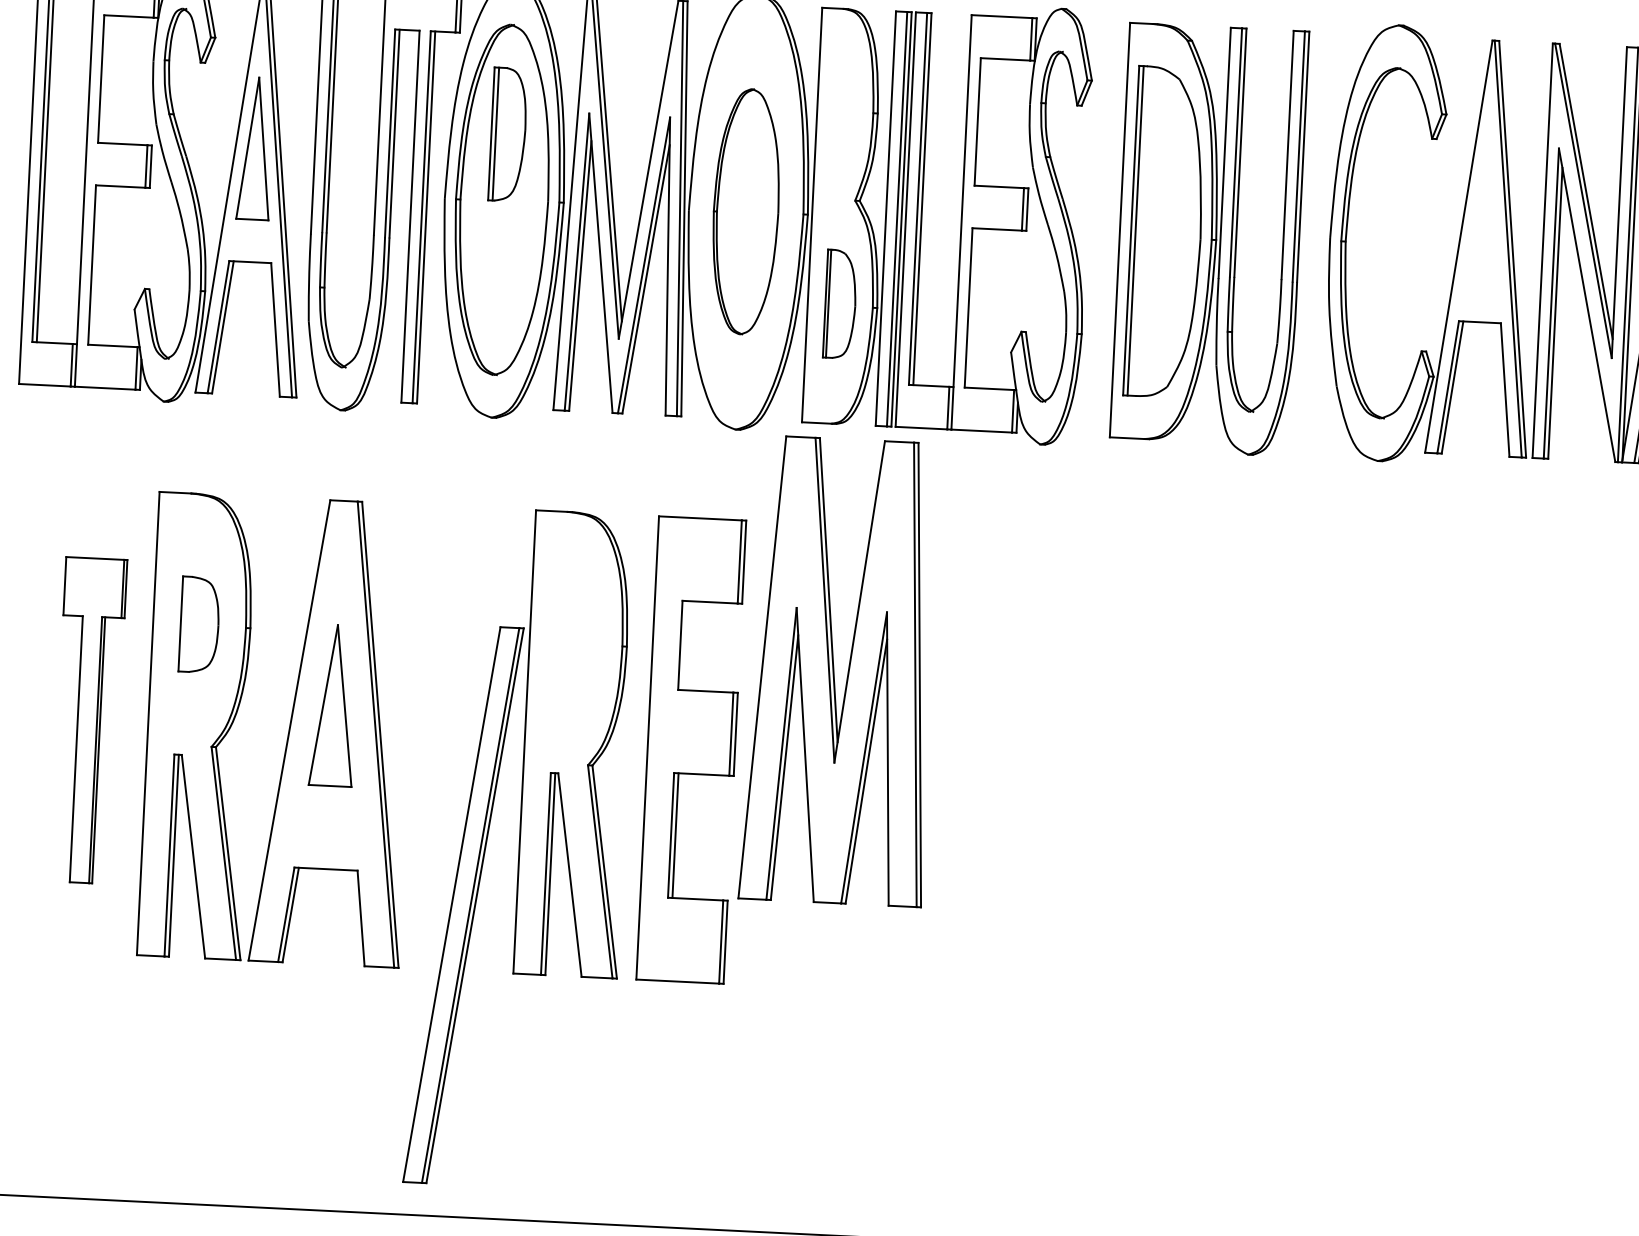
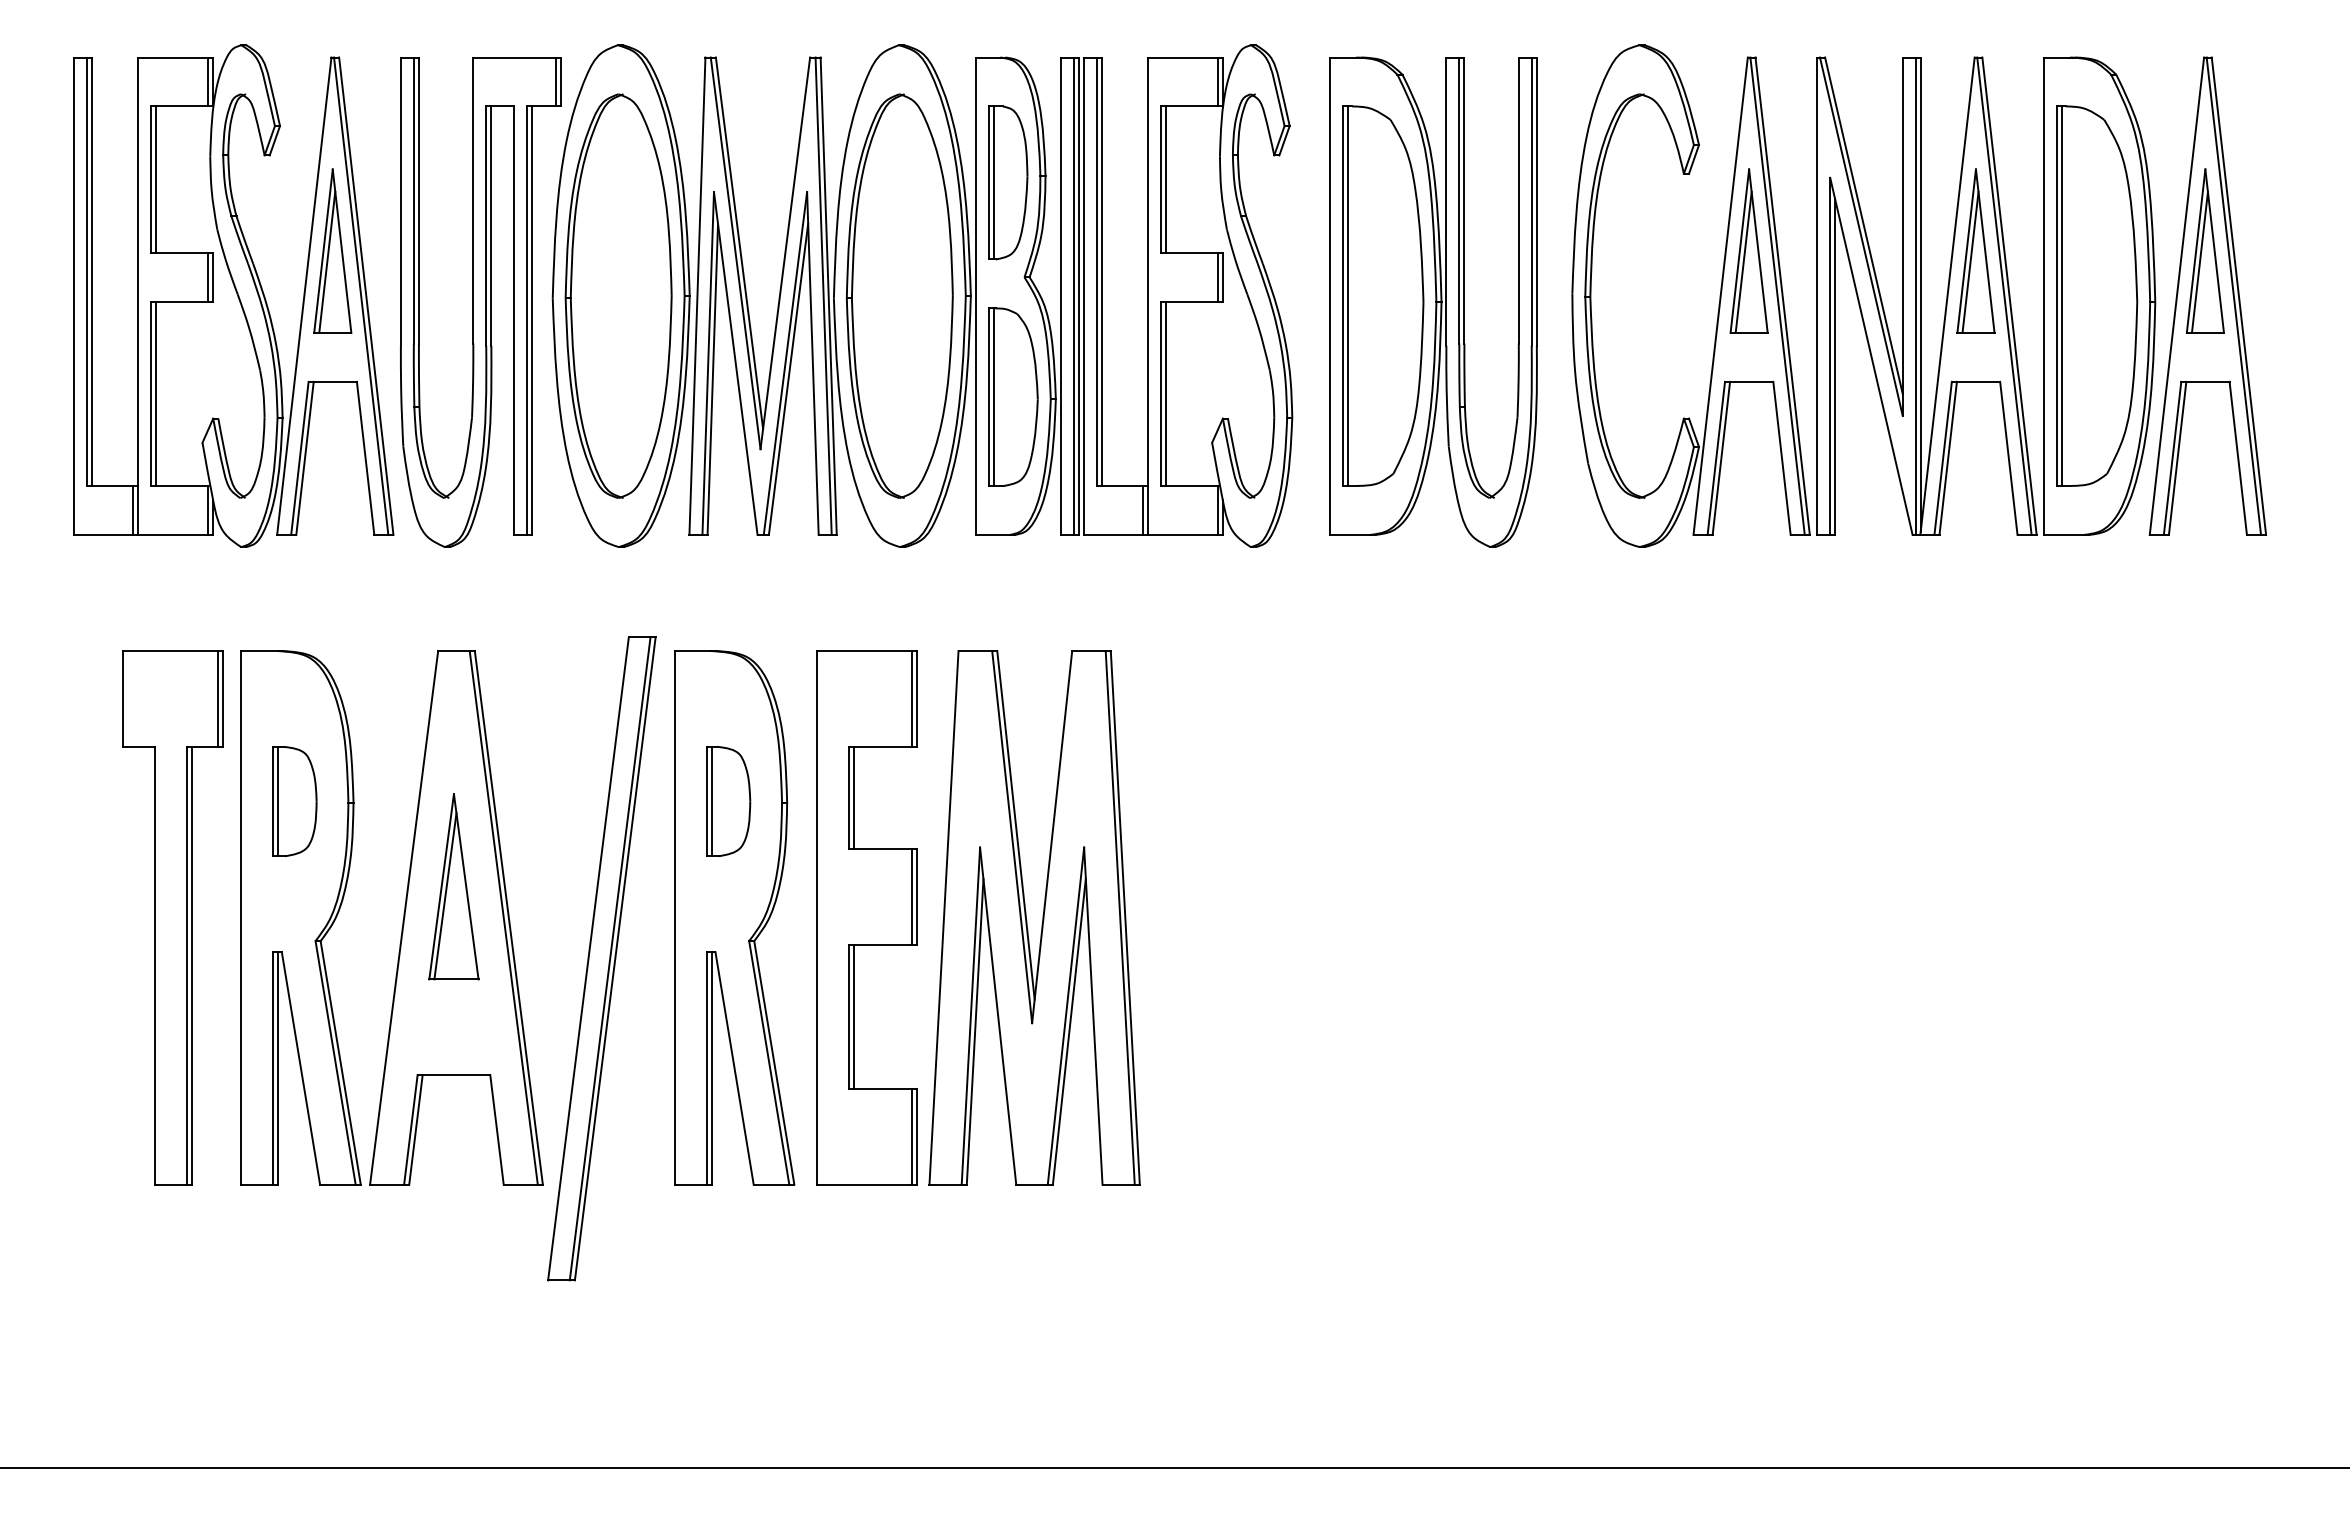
line: (105, 78) -> (156, 179), added
line: (981, 121) -> (1165, 179), added
part: (508, 134) -> (1008, 182), moved
line: (250, 157) -> (327, 261), added
part: (1484, 208) -> (1748, 250), added
part: (745, 211) -> (899, 295), size x1.43
line: (96, 264) -> (156, 393), added
part: (840, 303) -> (1013, 396), size x1.43
line: (972, 307) -> (1165, 393), added
line: (185, 624) -> (278, 801), added
part: (576, 643) -> (728, 801), added
line: (684, 645) -> (853, 797), added
part: (834, 673) -> (1027, 920), moved
line: (326, 713) -> (445, 896), added
part: (88, 720) -> (172, 917), size x1.43
part: (463, 904) -> (601, 958), moved

